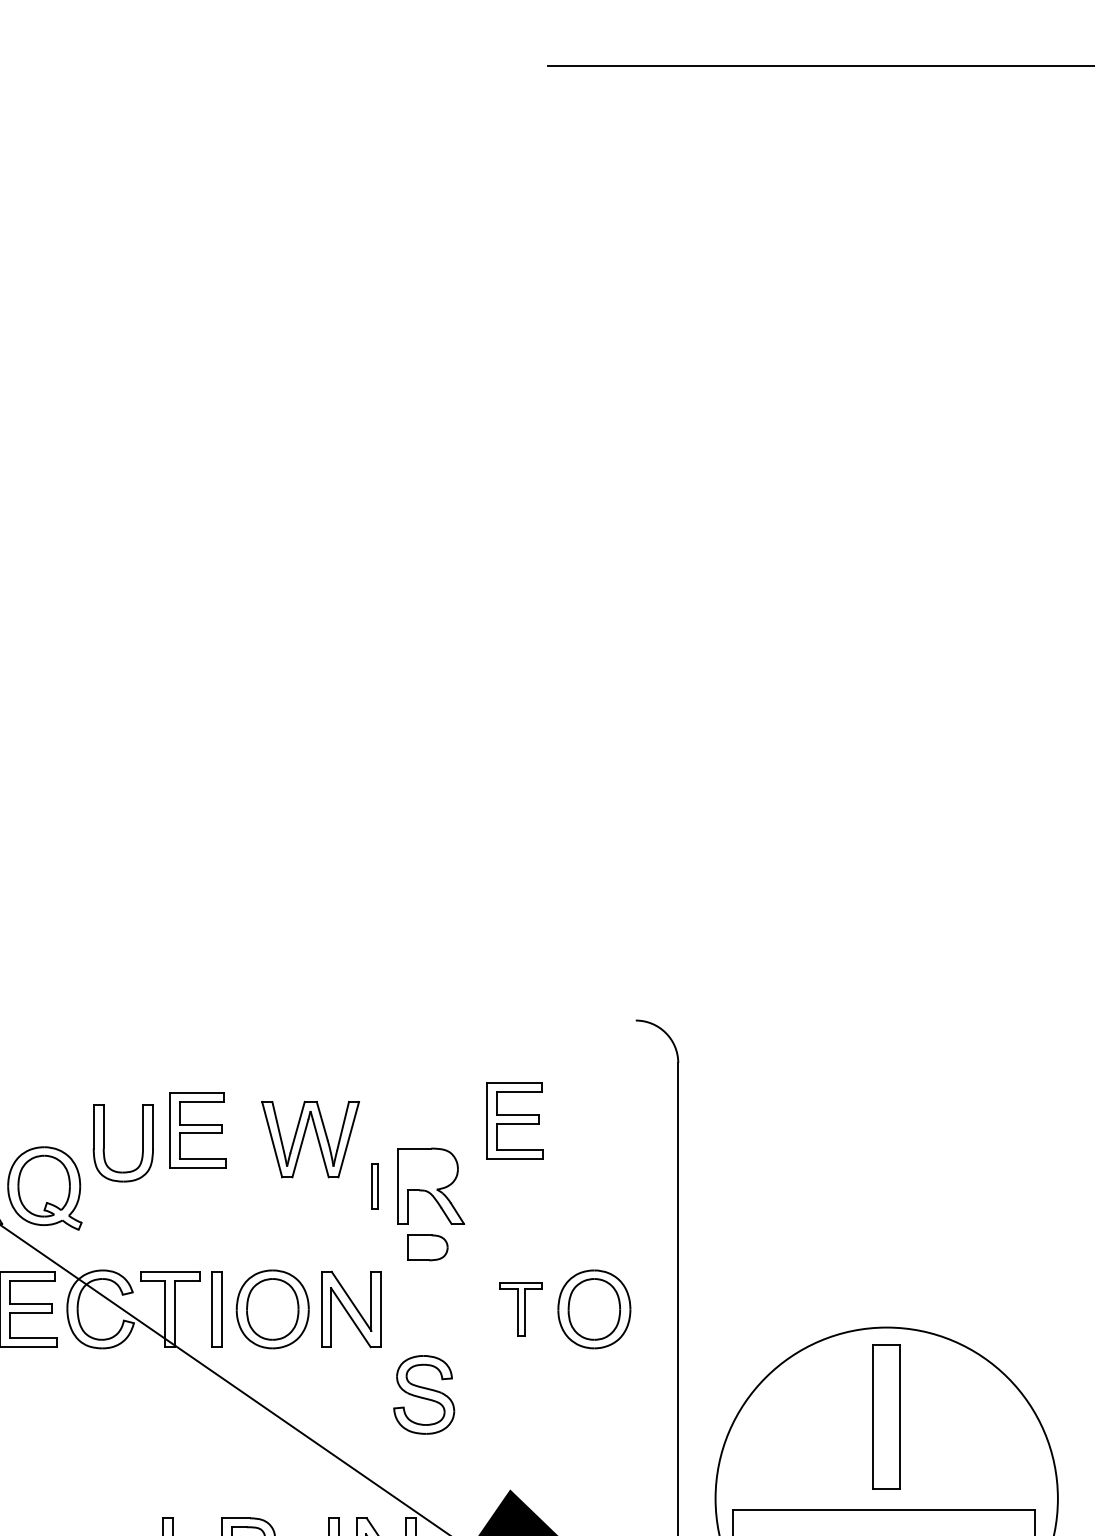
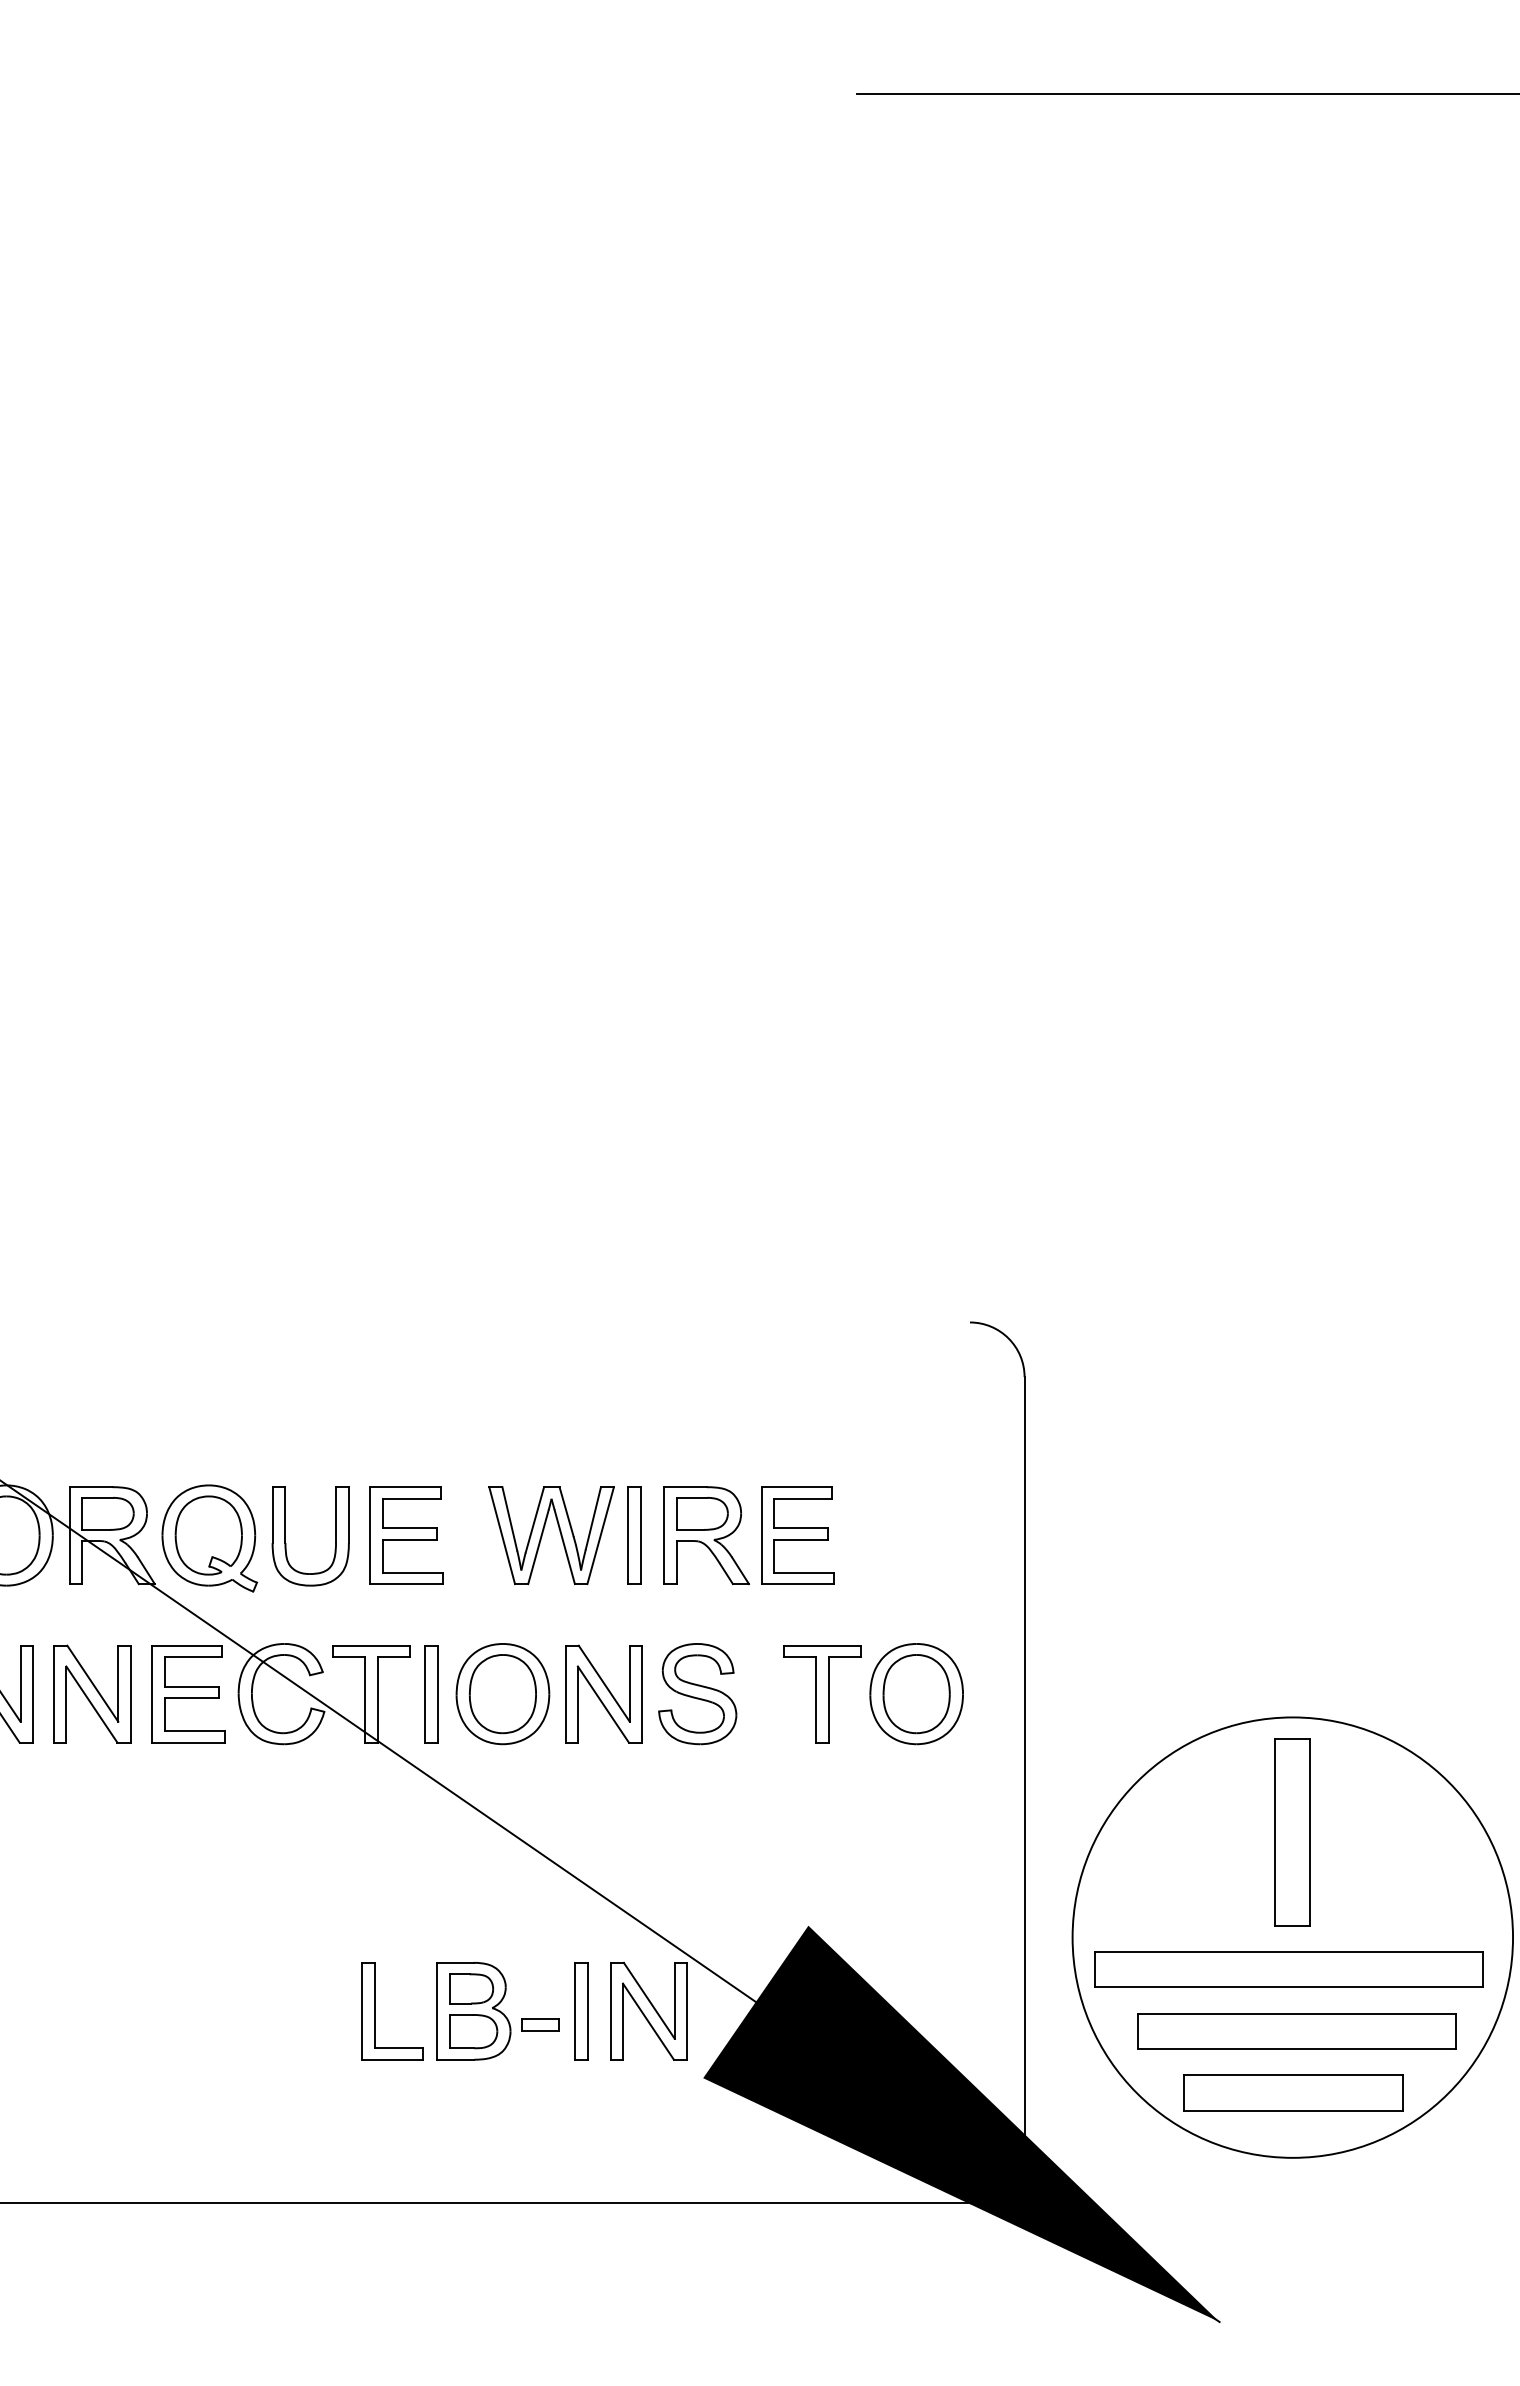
part: (514, 1120) -> (797, 1535), moved
part: (197, 1130) -> (406, 1535), moved
part: (304, 1137) -> (543, 1533), moved
part: (103, 1143) -> (285, 1536), moved
part: (375, 1186) -> (634, 1535), size x1.67
part: (427, 1247) -> (702, 1513), moved
part: (521, 1309) -> (822, 1694), size x1.43
part: (424, 1395) -> (697, 1694), moved

